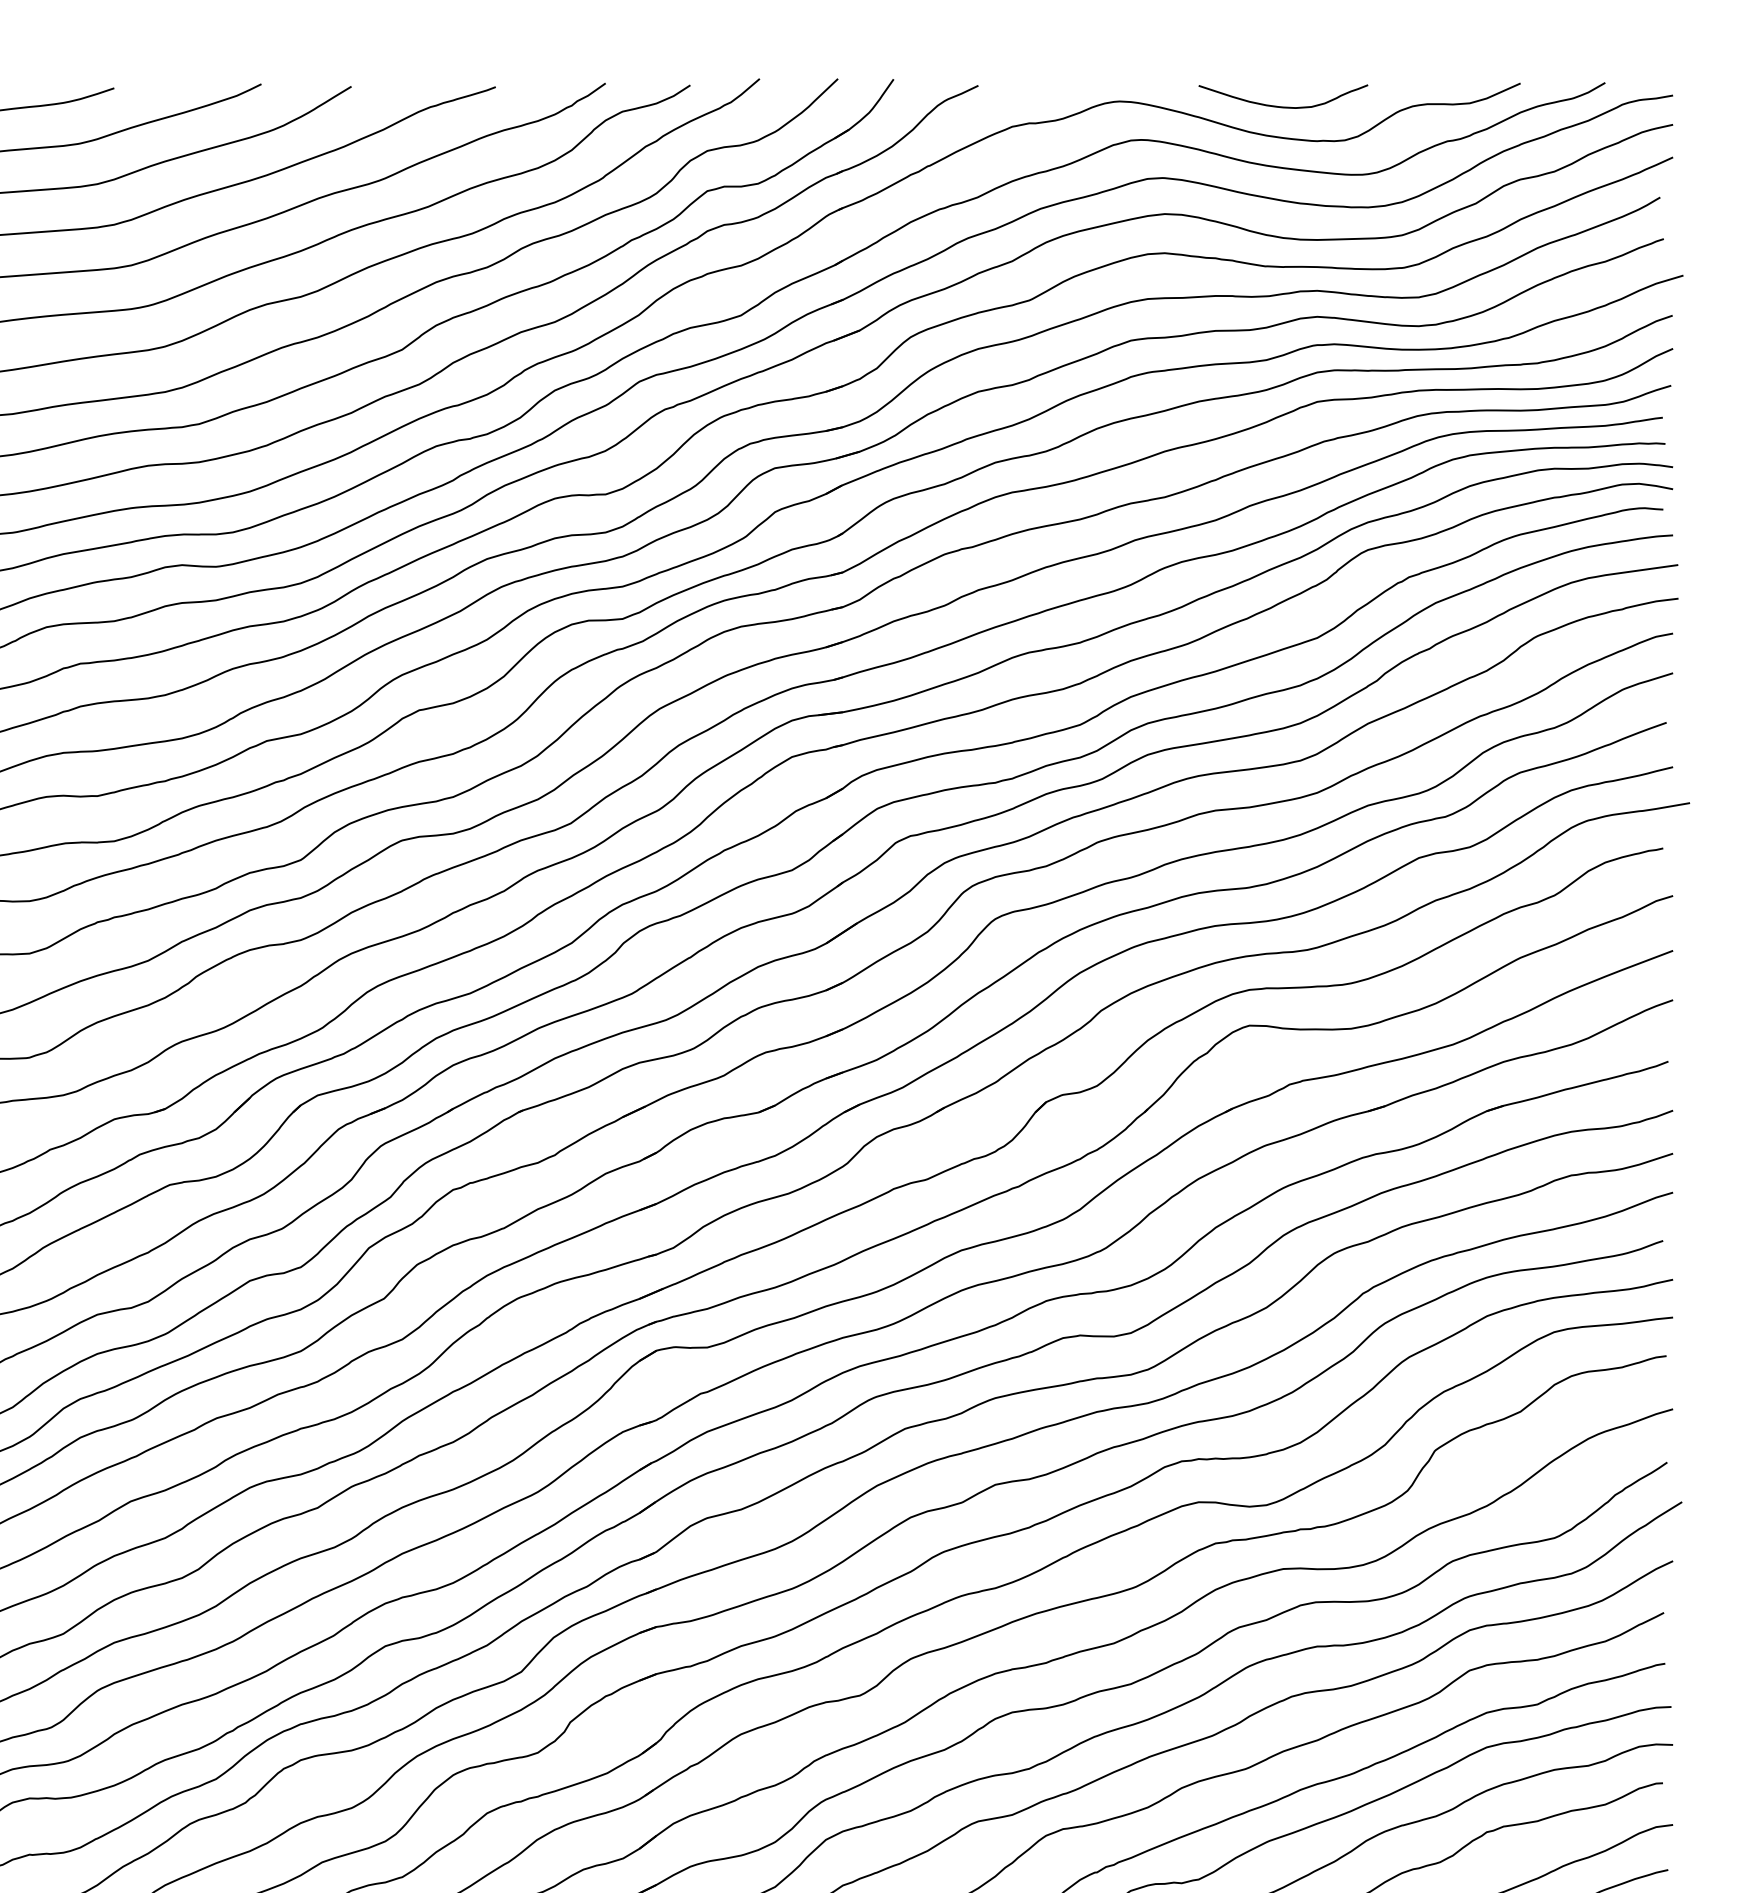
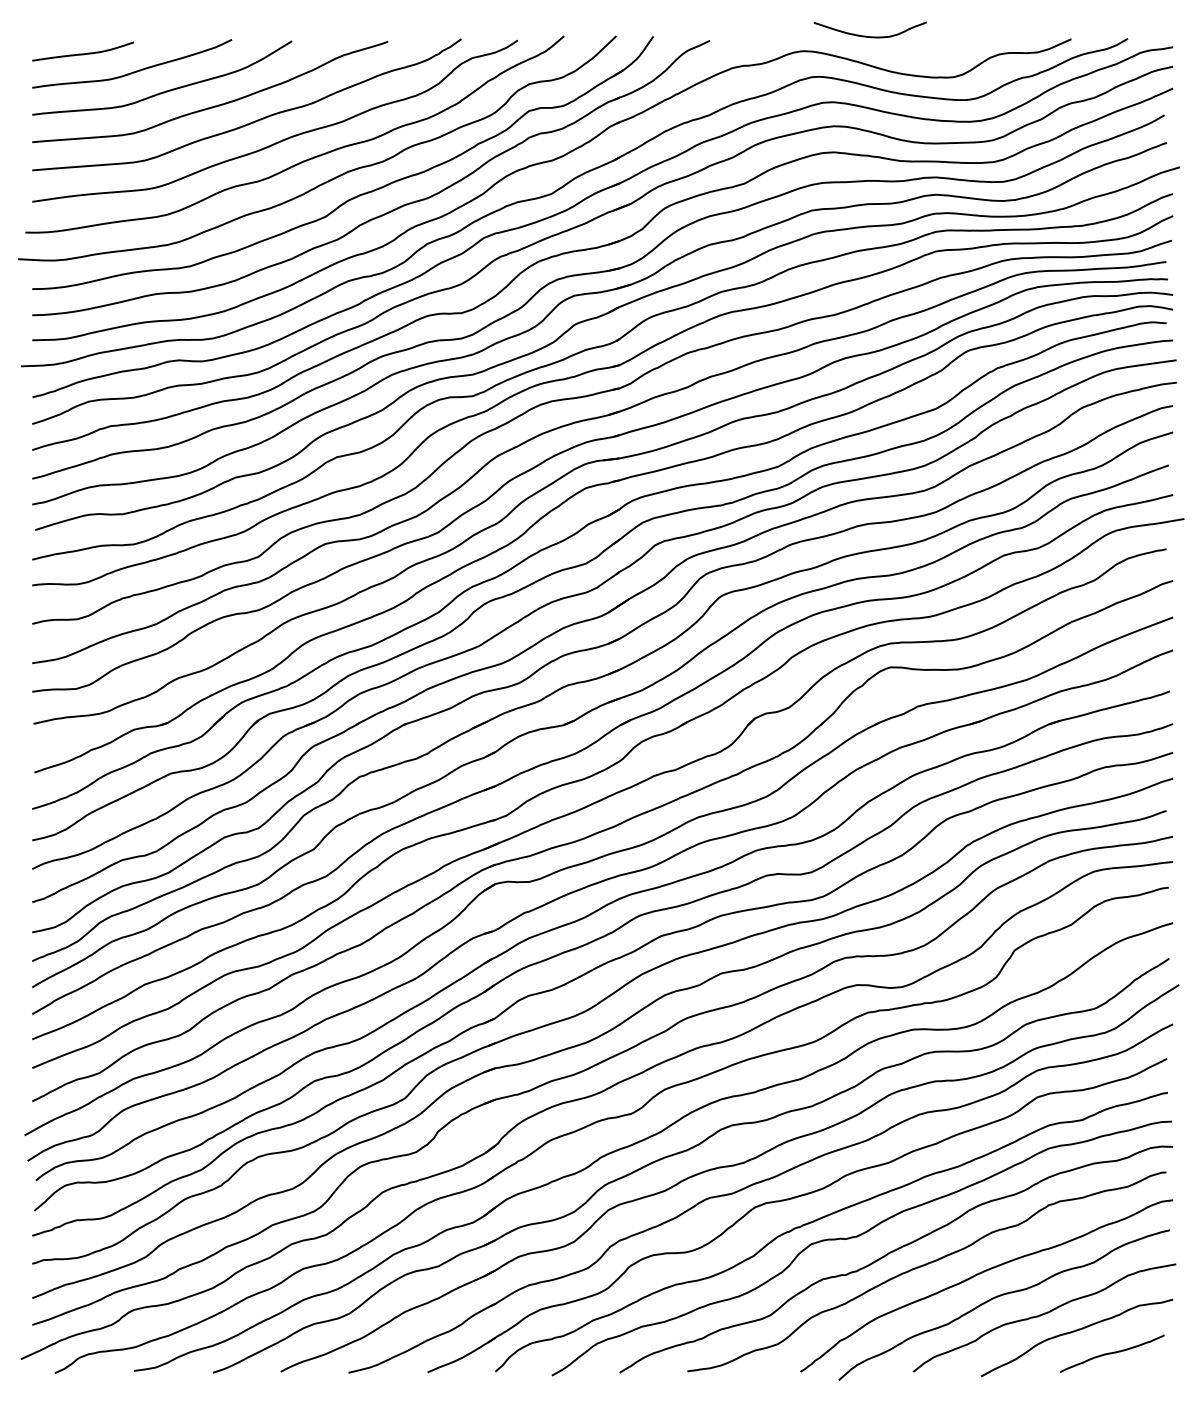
curve: (1277, 104) -> (866, 35), moved

